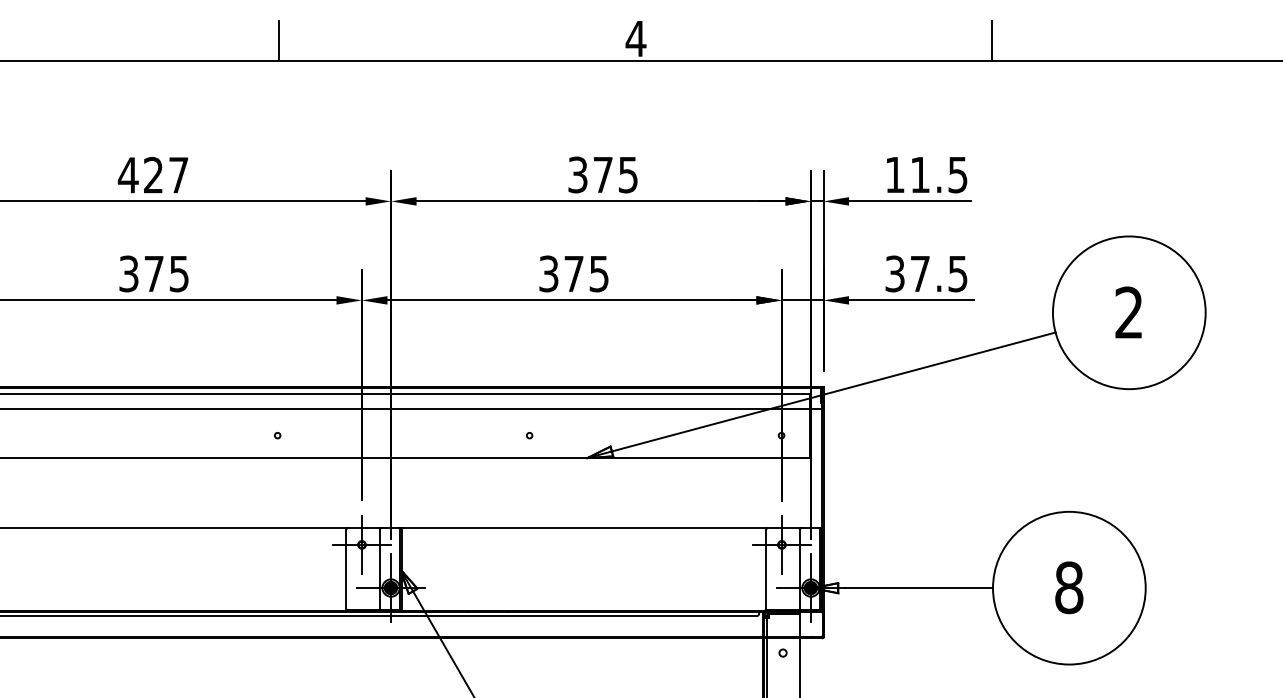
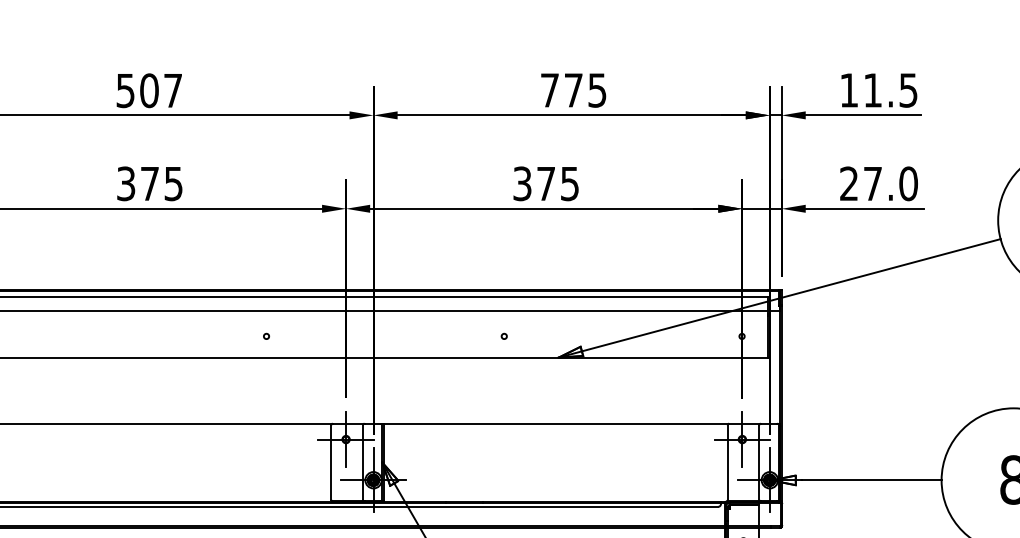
text: (577, 174) -> (549, 89), 375 -> 775
text: (140, 175) -> (137, 90), 427 -> 507
text: (926, 273) -> (878, 183), 37.5 -> 27.0

